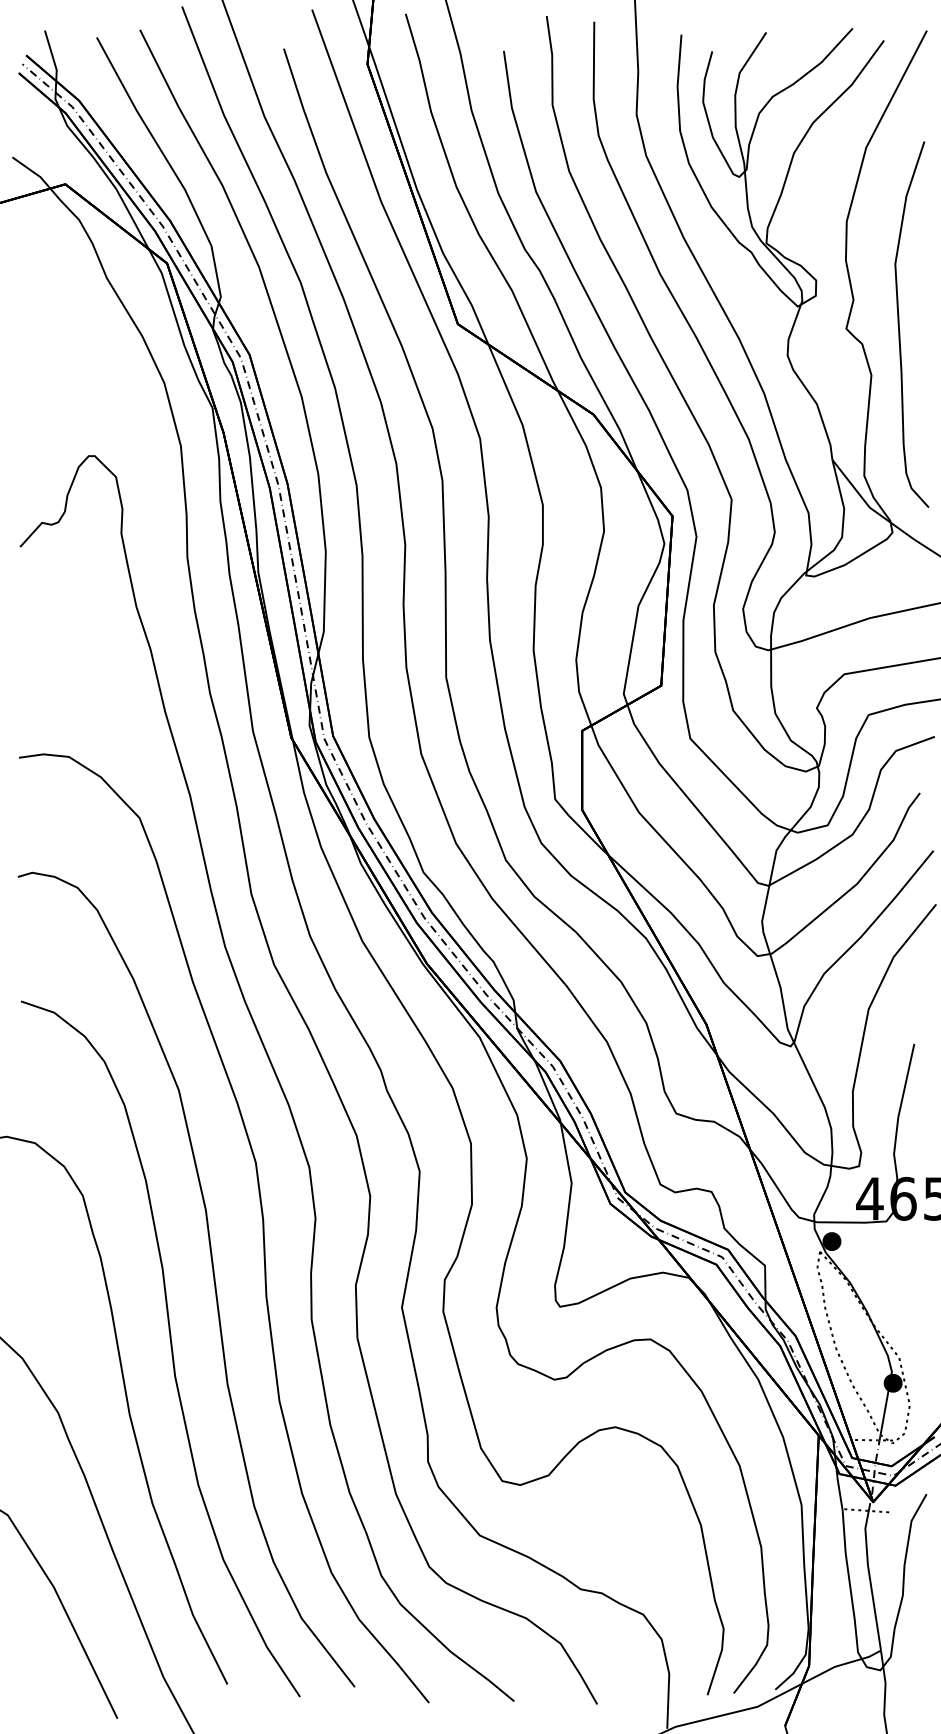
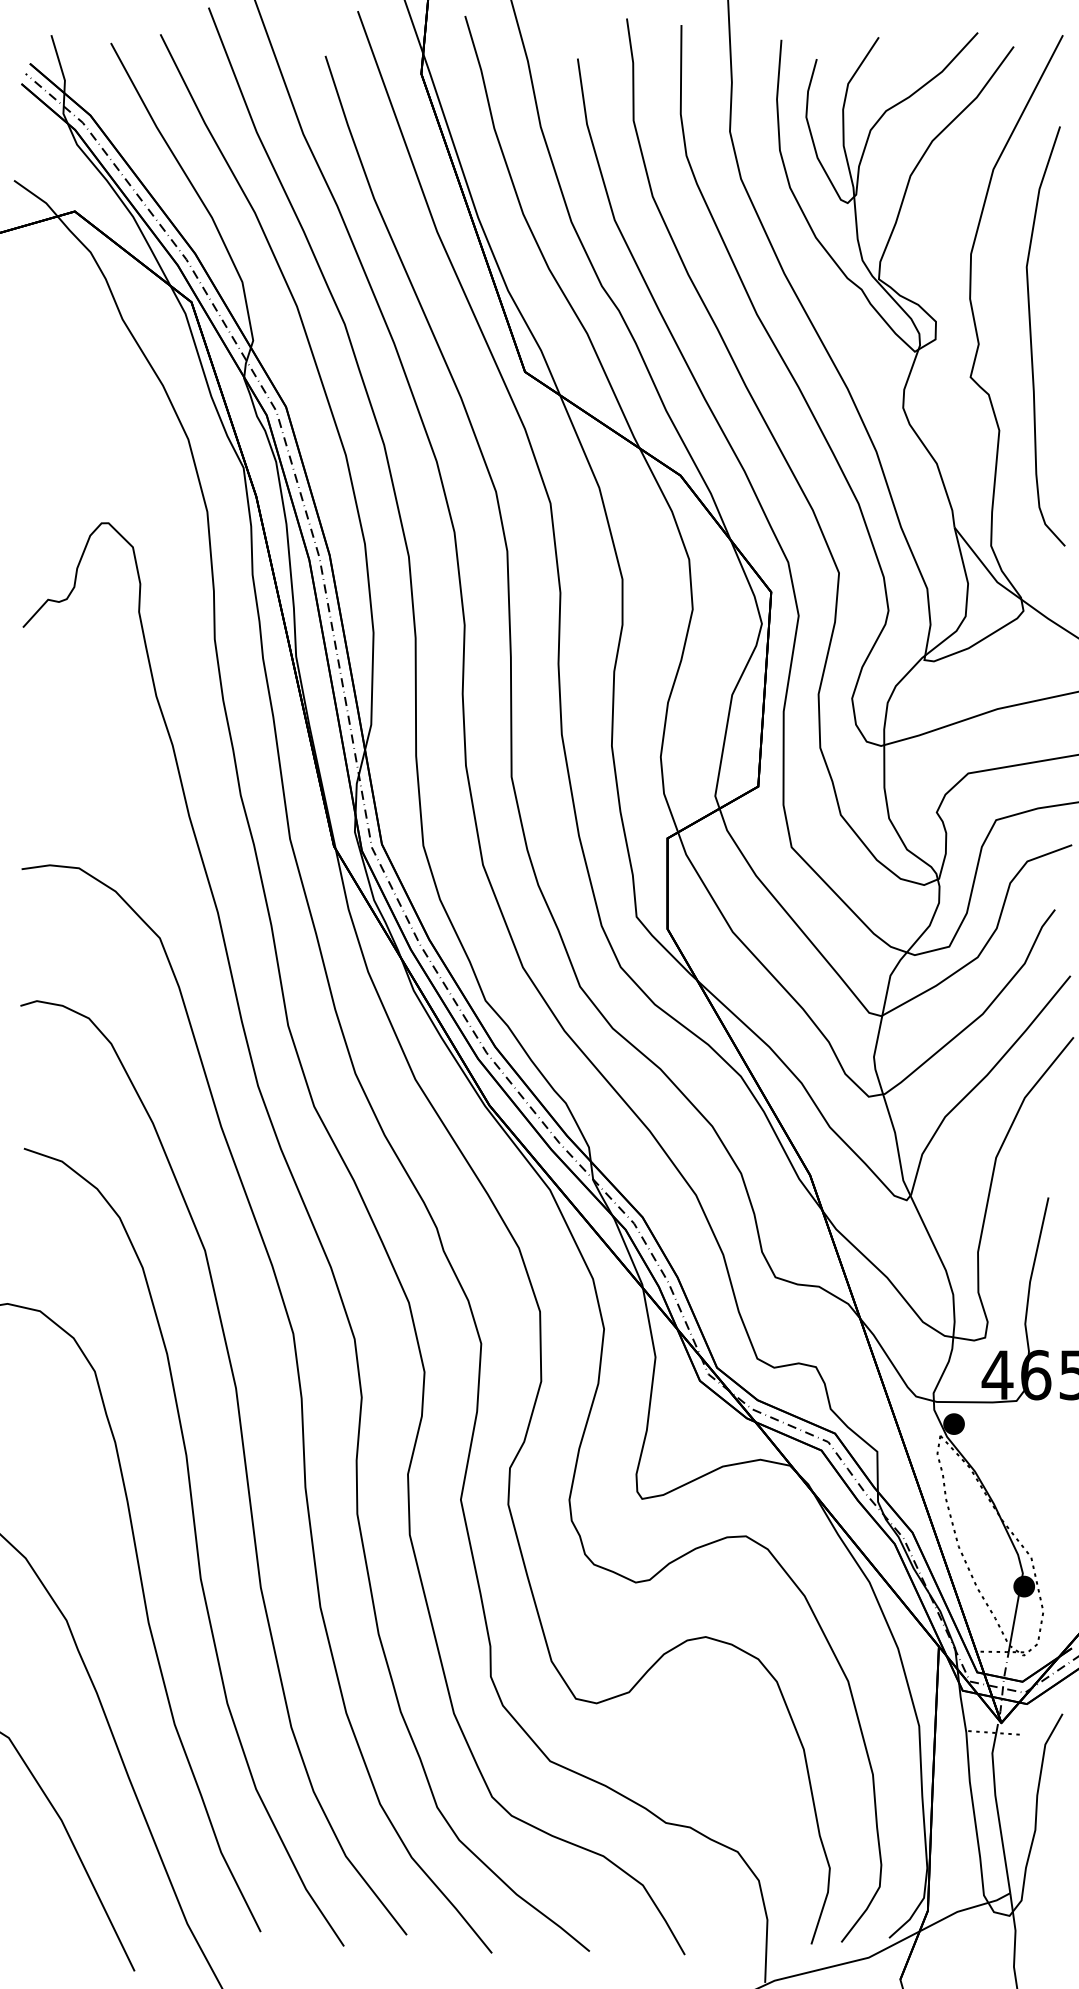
curve: (899, 324) -> (1031, 336), moved

